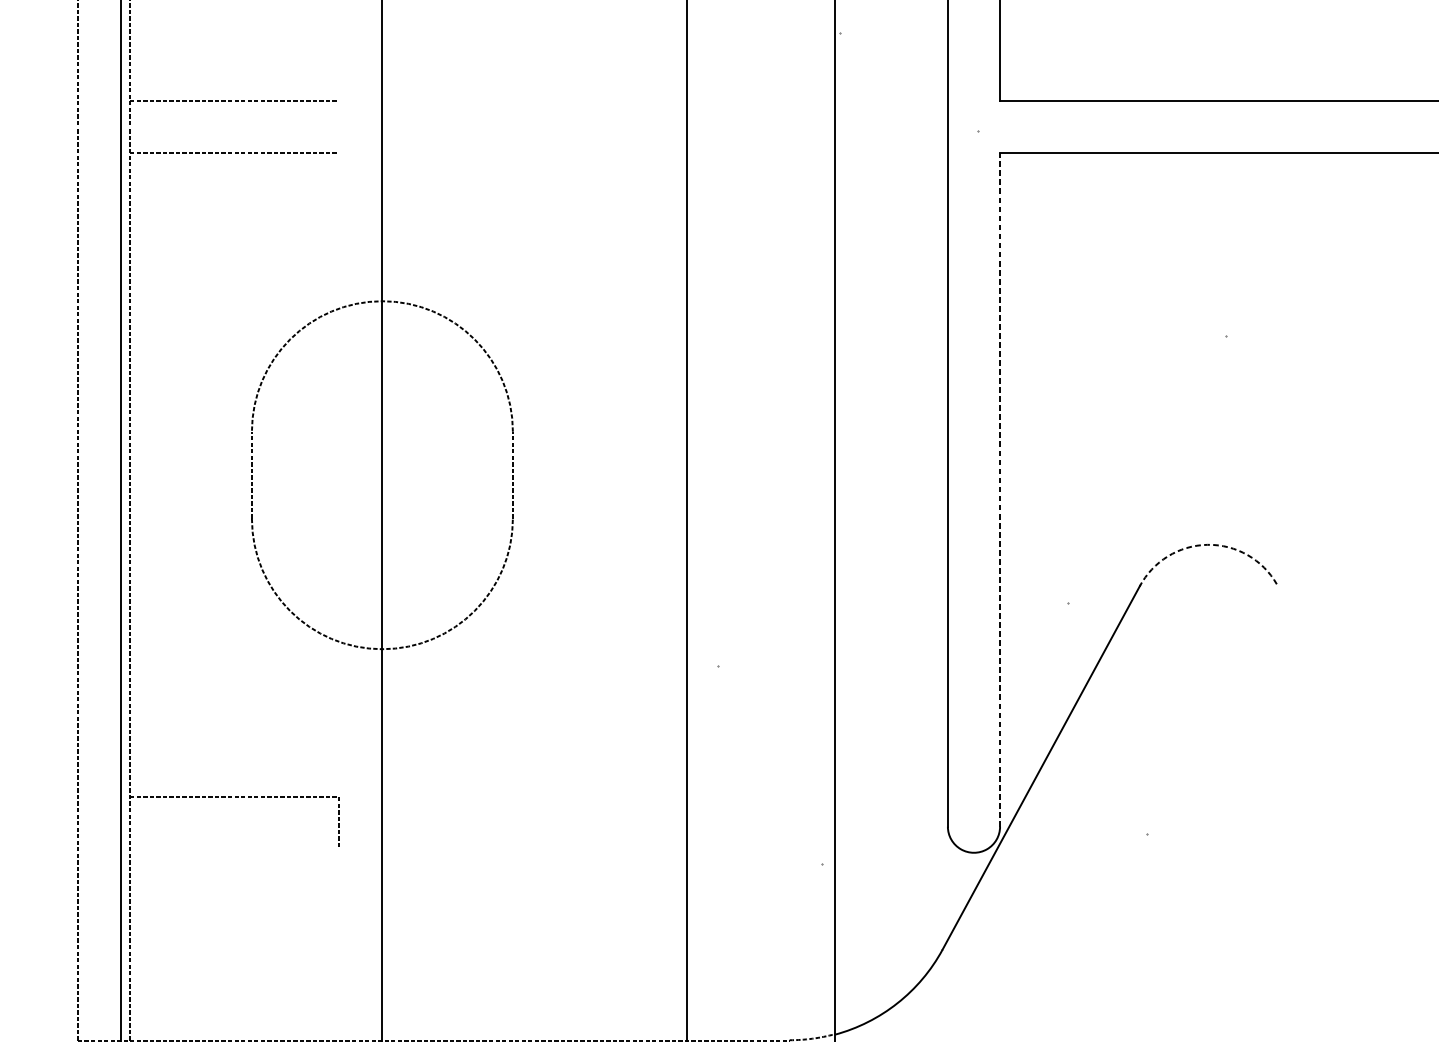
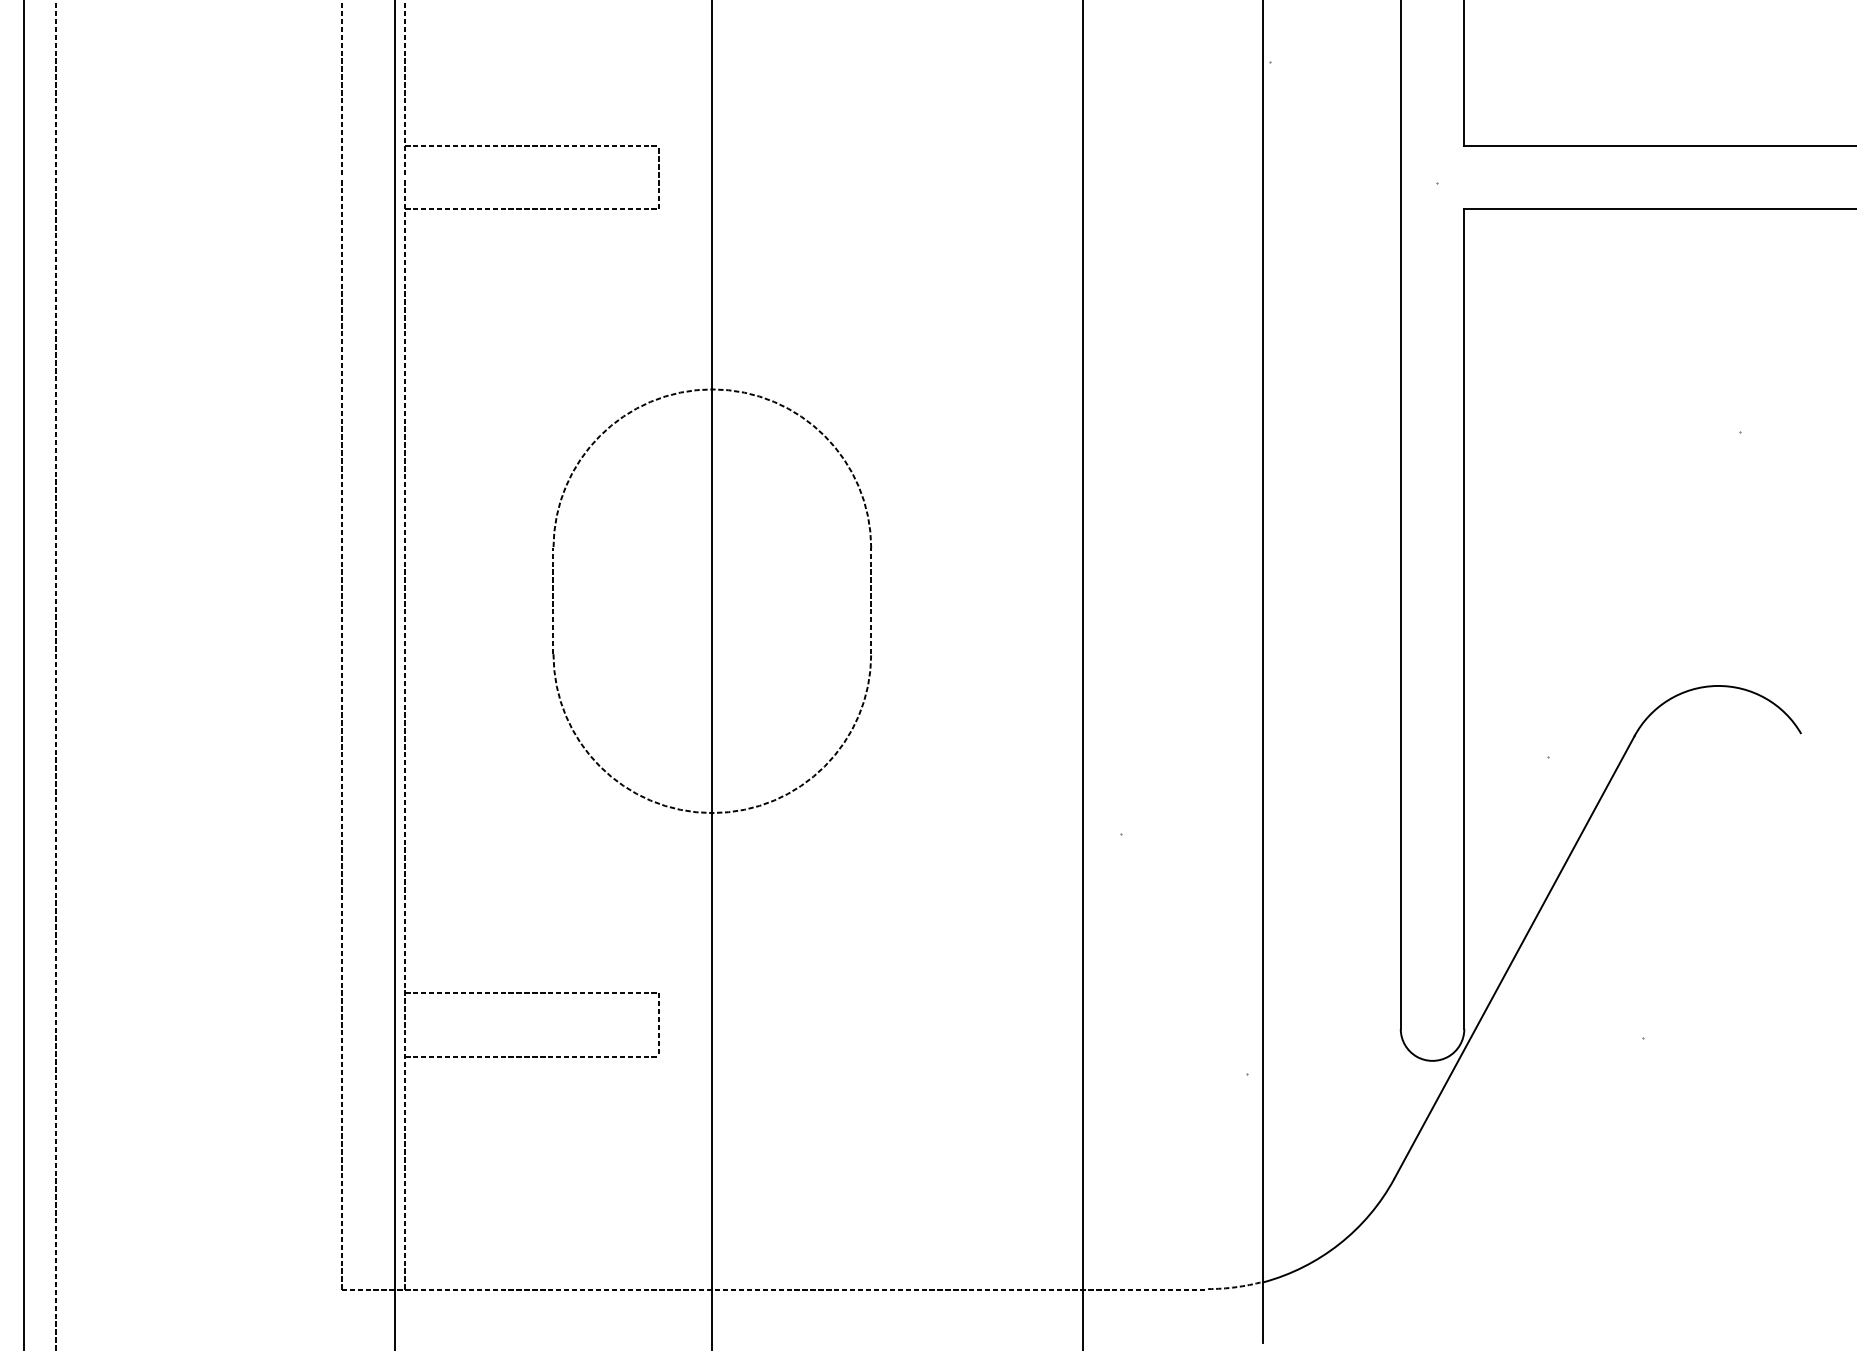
line: (339, 127) -> (659, 177), added
line: (1000, 490) -> (1464, 619), dashed -> solid
arc: (1207, 544) -> (1716, 685), dashed -> solid
line: (234, 849) -> (532, 1056), added

